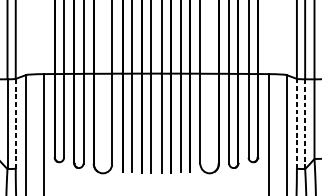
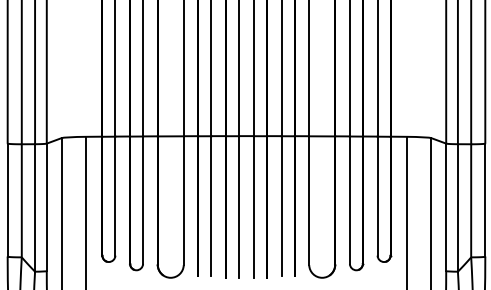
line: (15, 123) -> (46, 207), dashed -> solid
line: (297, 123) -> (446, 207), dashed -> solid
line: (304, 123) -> (457, 207), dashed -> solid

